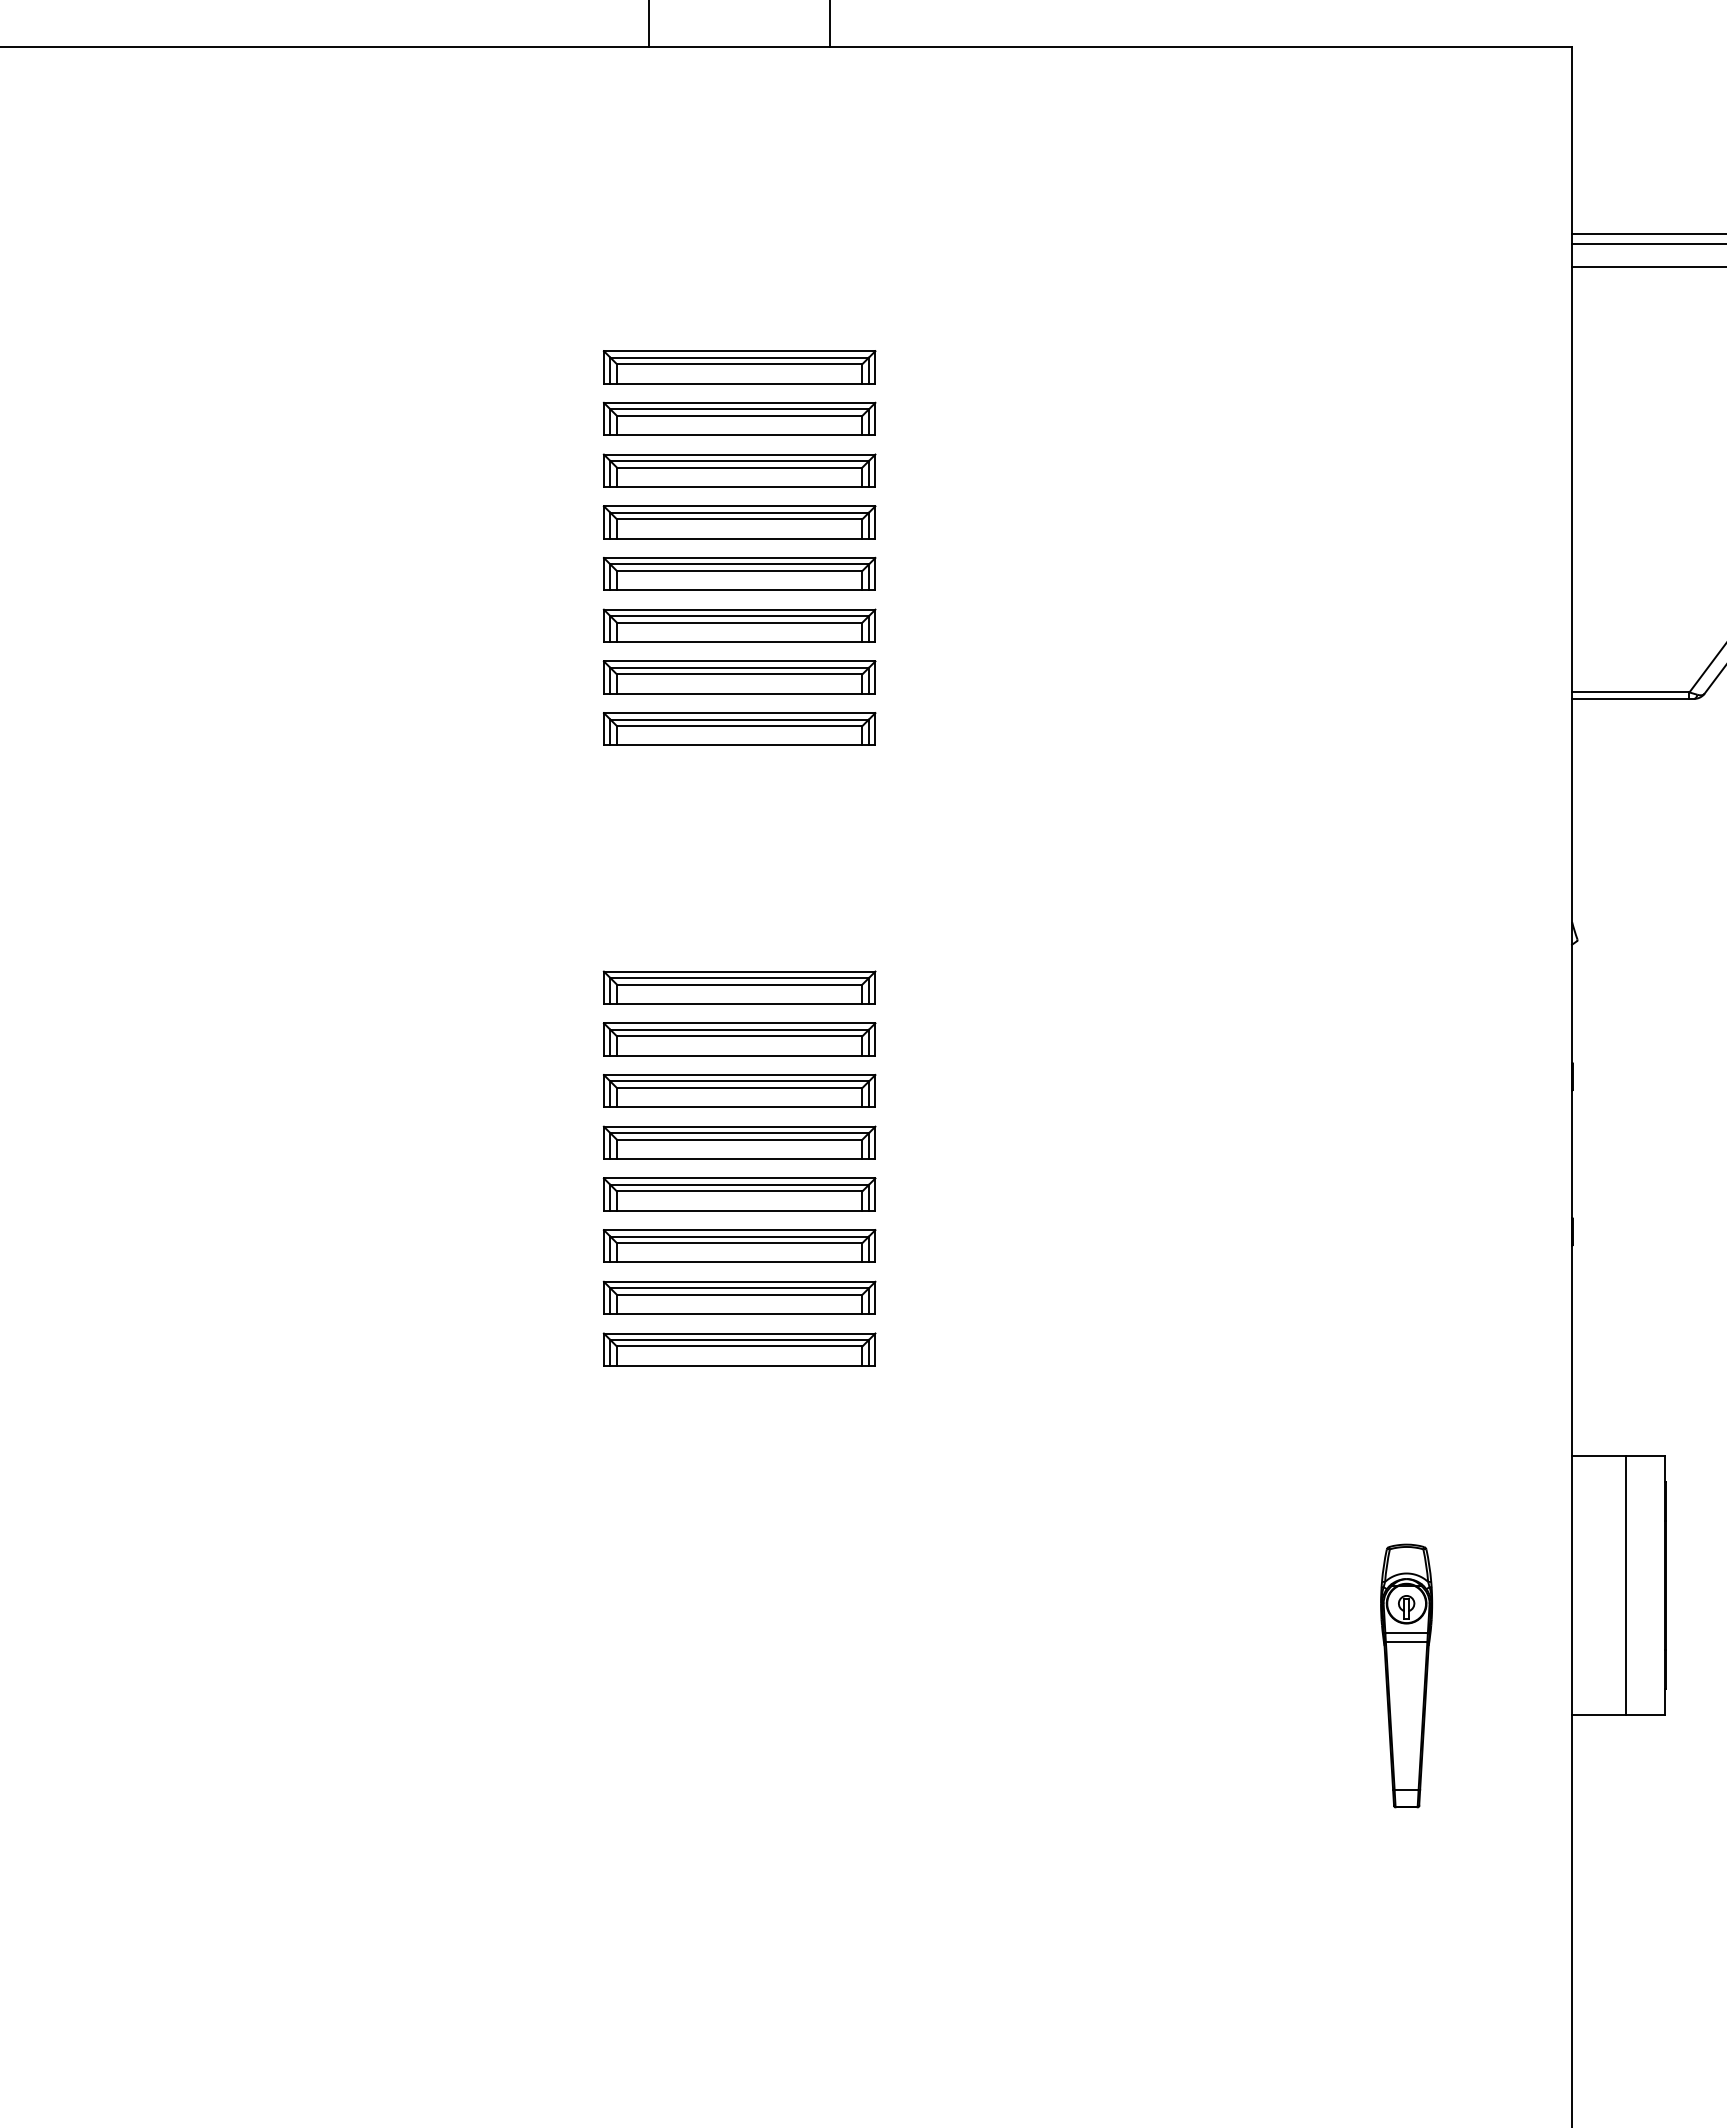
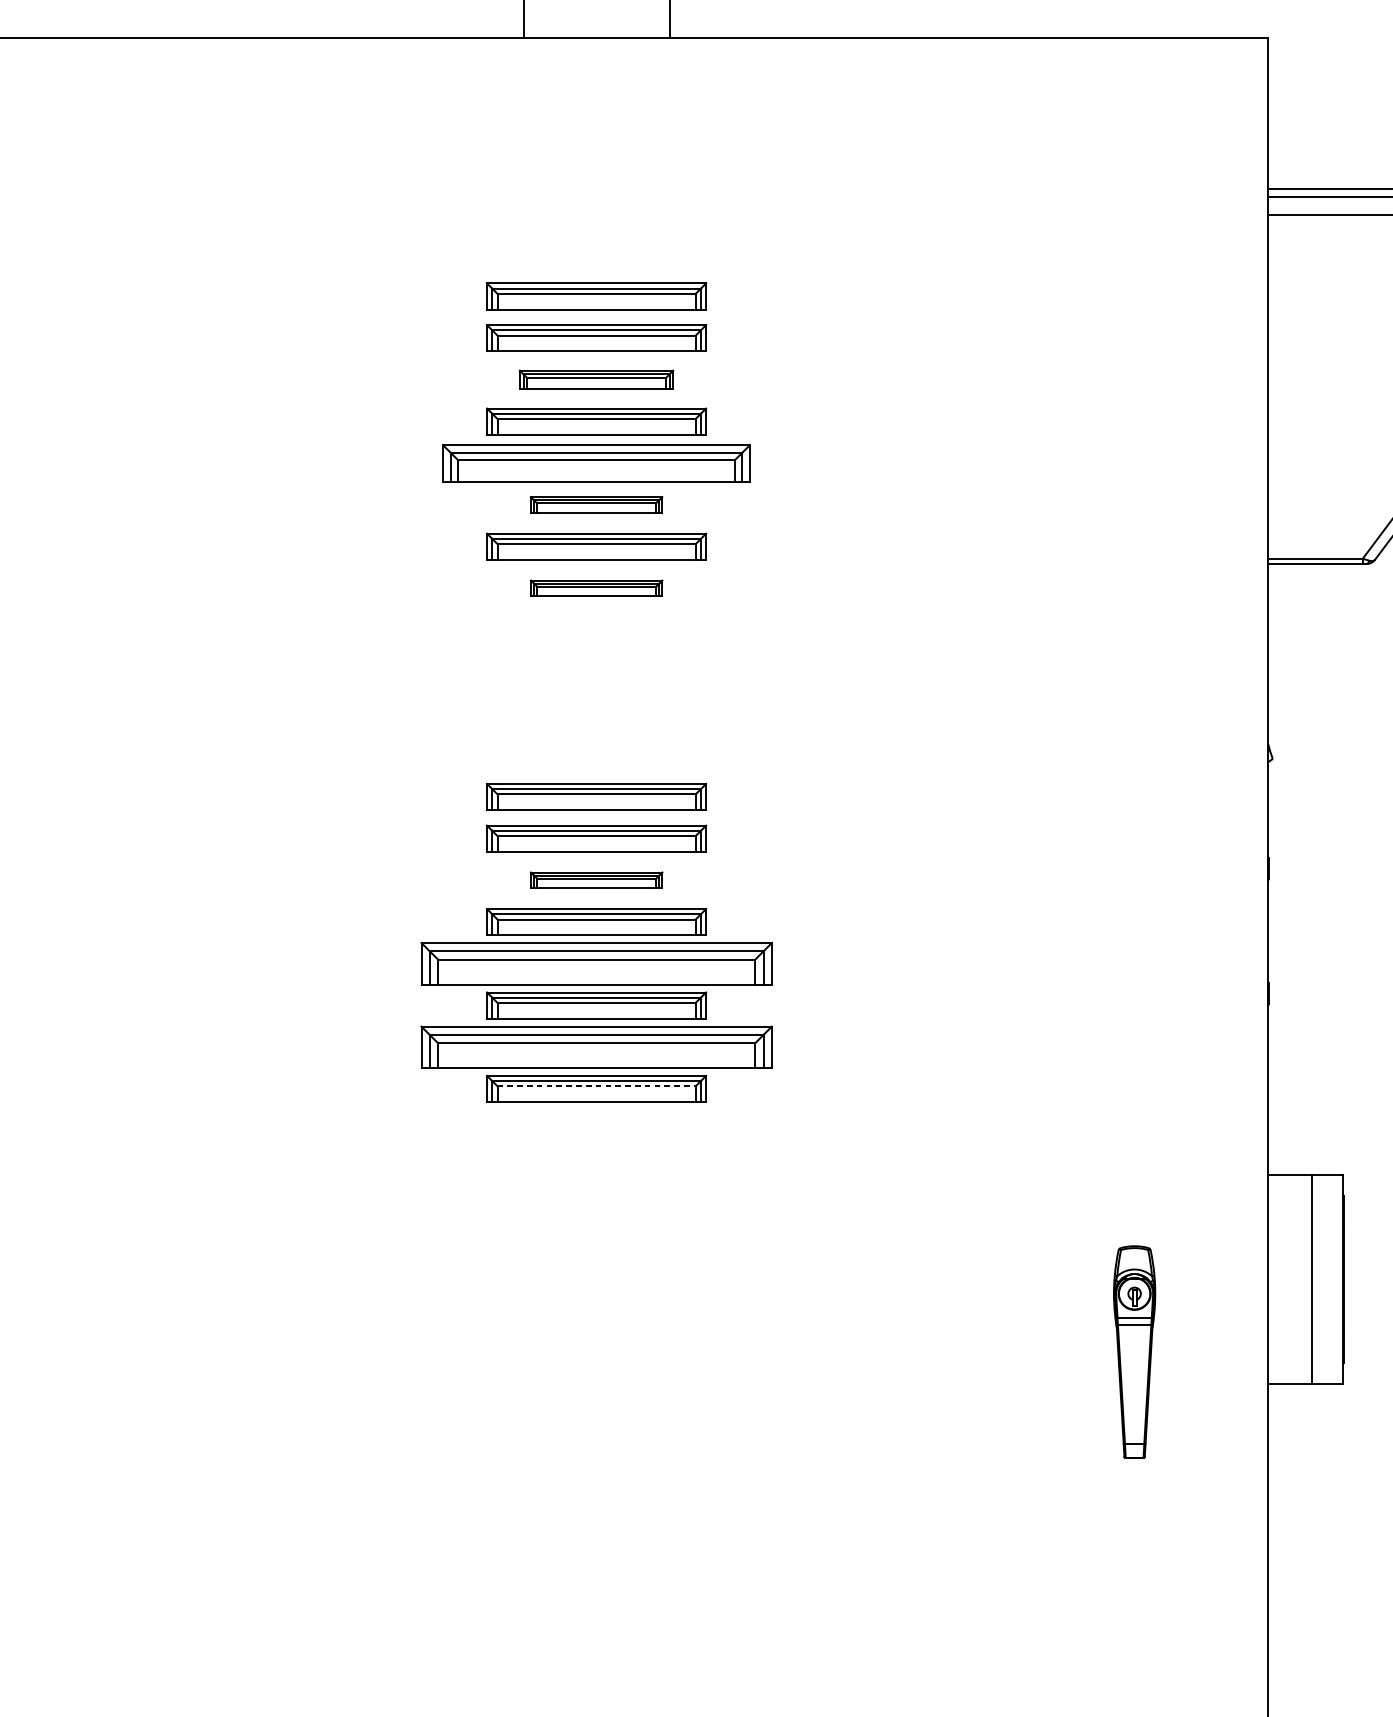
part: (739, 470) -> (596, 379), size x0.7
part: (739, 573) -> (596, 462), size x1.4
part: (739, 625) -> (596, 504), size x0.6
part: (739, 728) -> (596, 587), size x0.6
part: (739, 1090) -> (596, 879), size x0.6
part: (739, 1194) -> (596, 963), size x1.6
part: (739, 1297) -> (596, 1046), size x1.6
line: (739, 1346) -> (596, 1086), solid -> dashed

